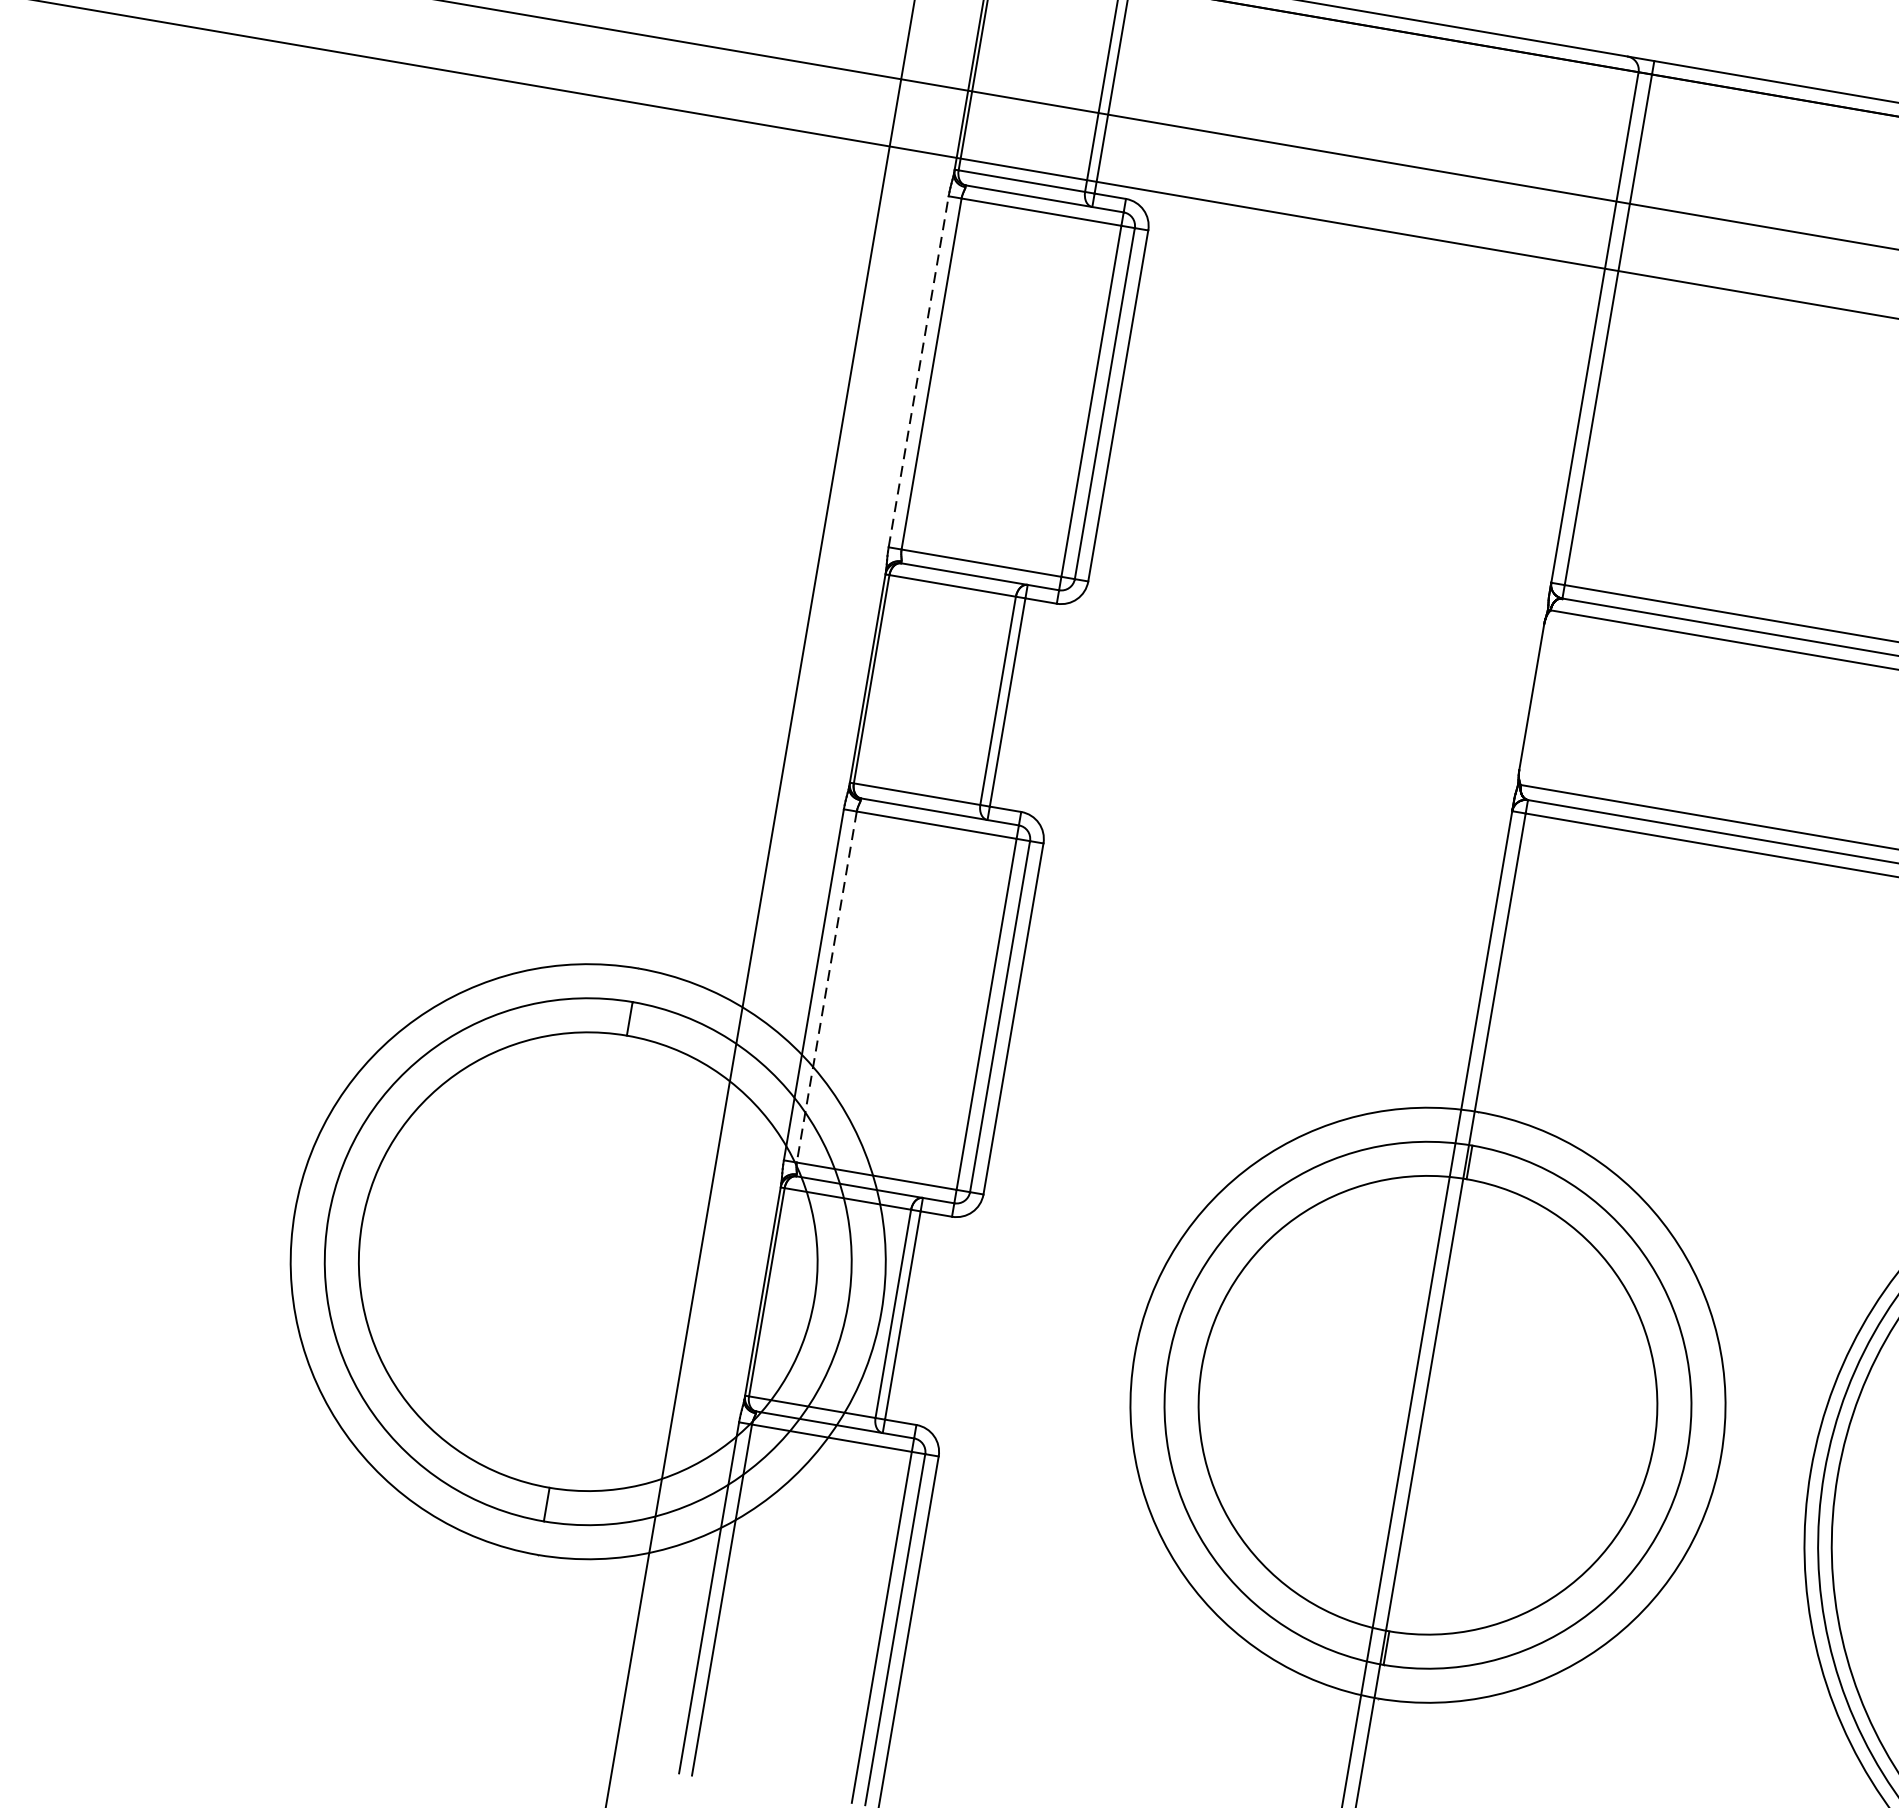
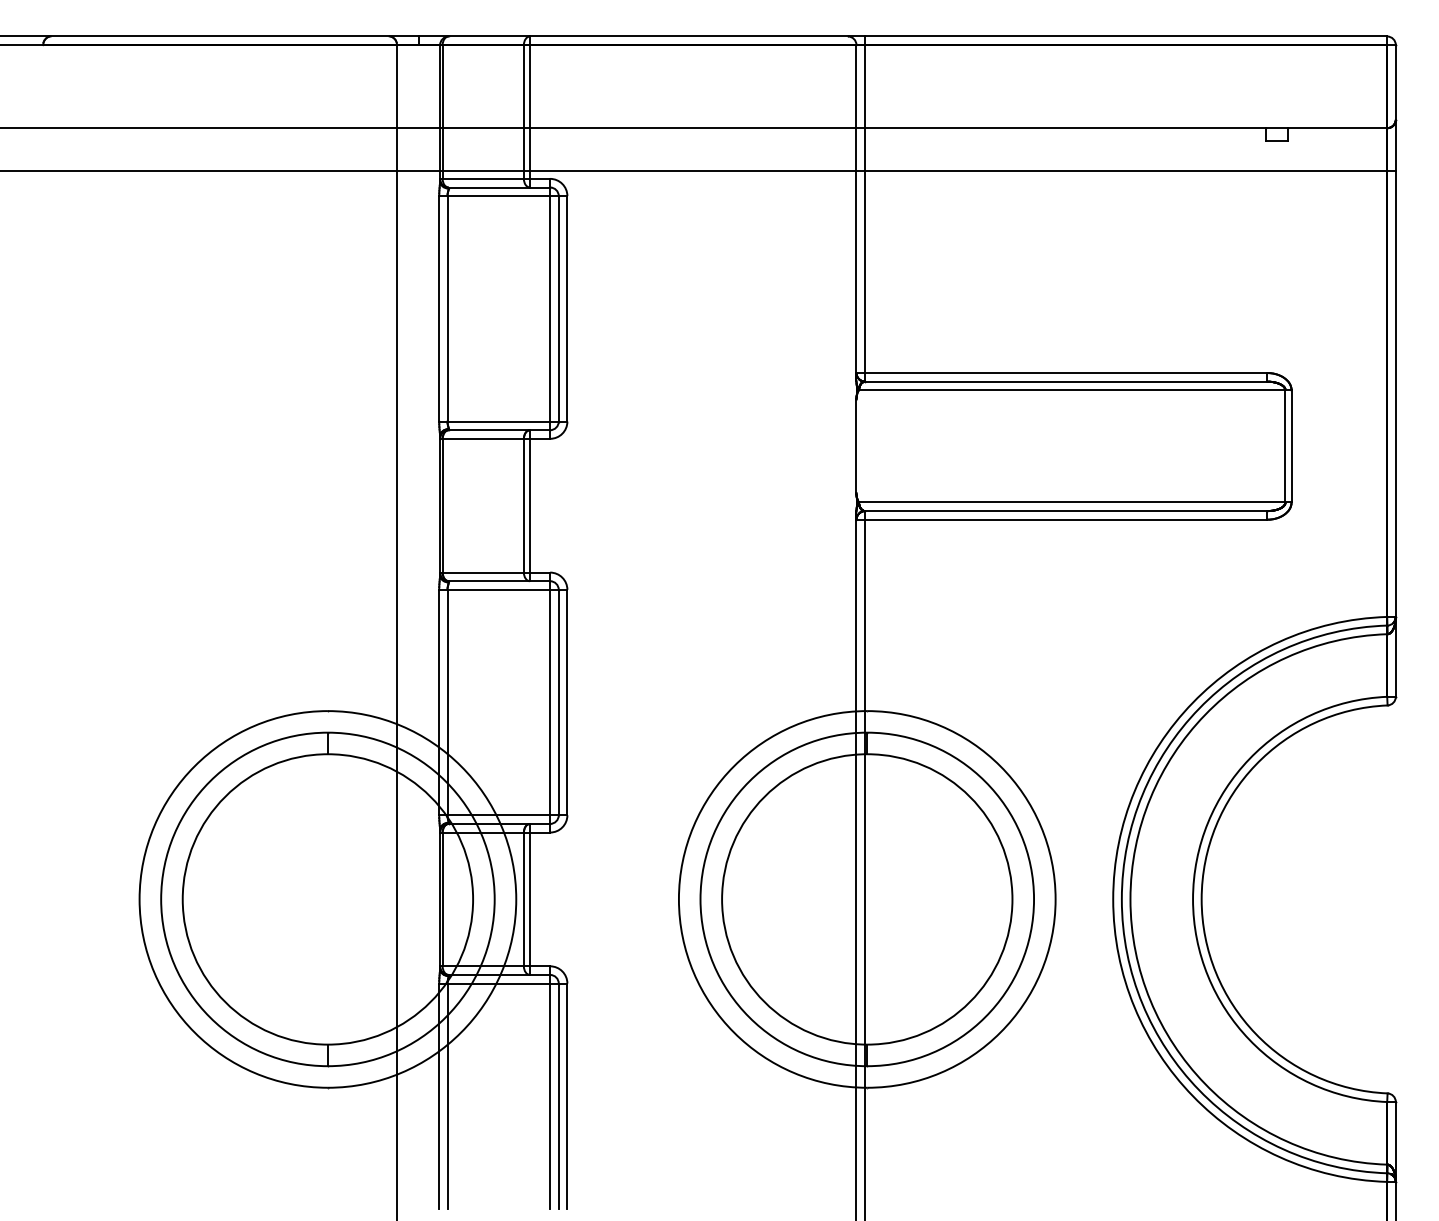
line: (919, 371) -> (439, 308), dashed -> solid
line: (826, 986) -> (447, 702), dashed -> solid

